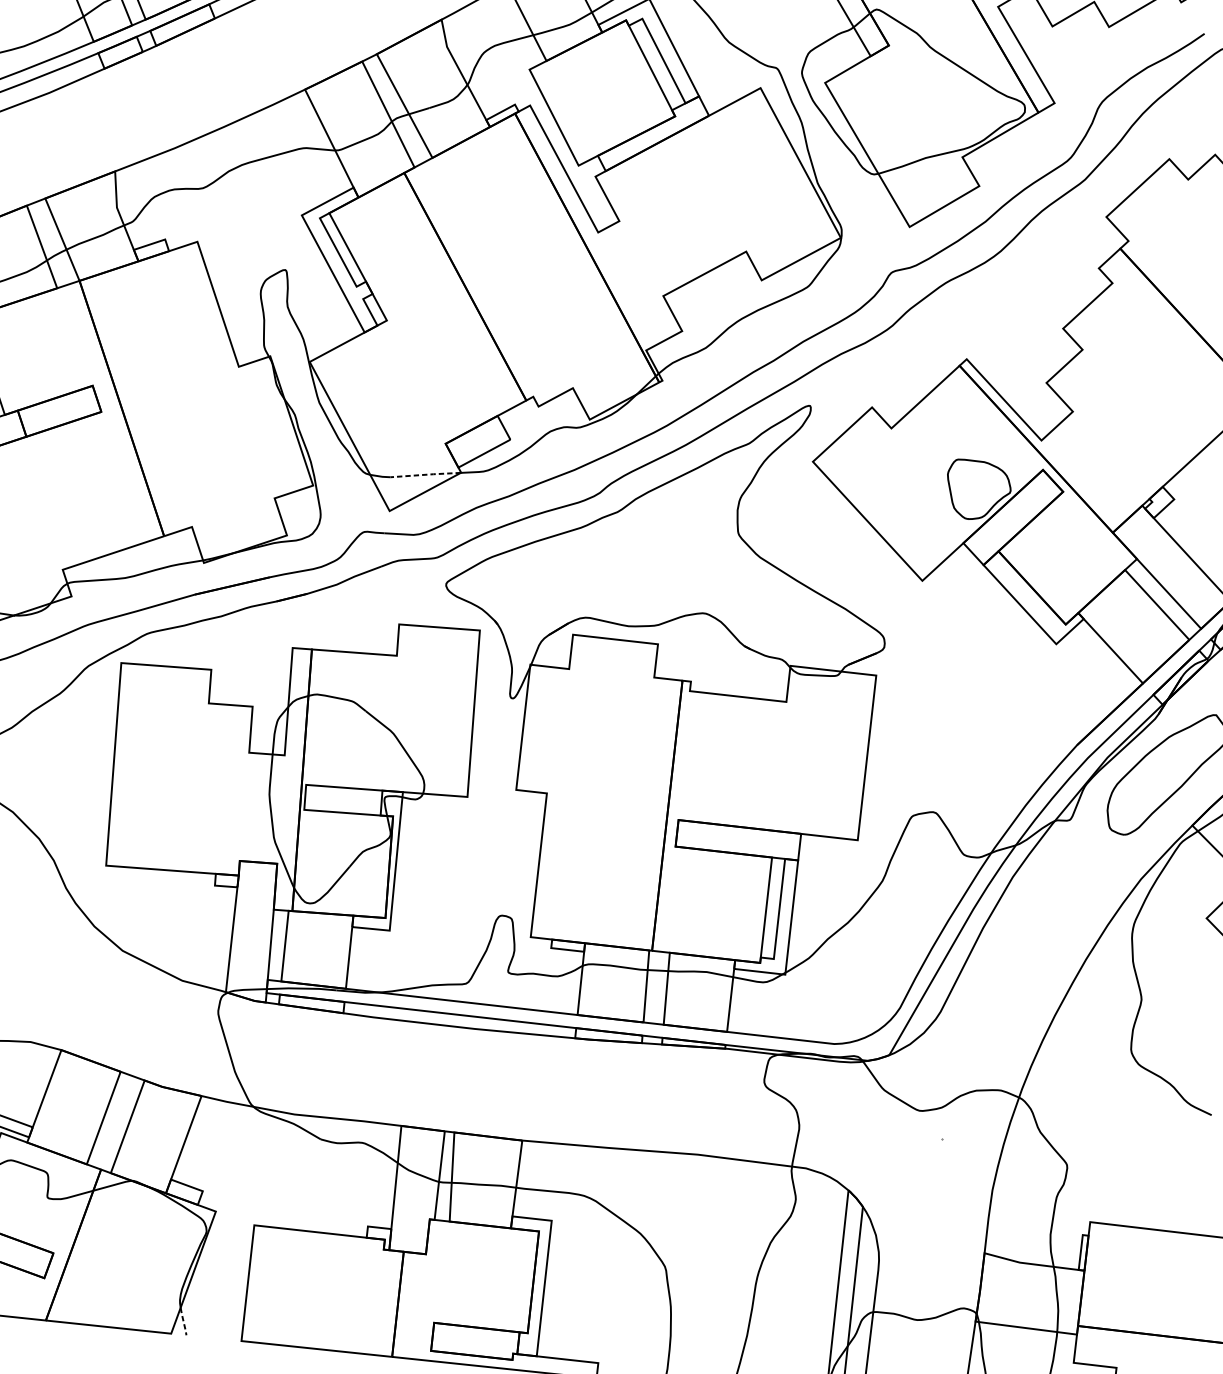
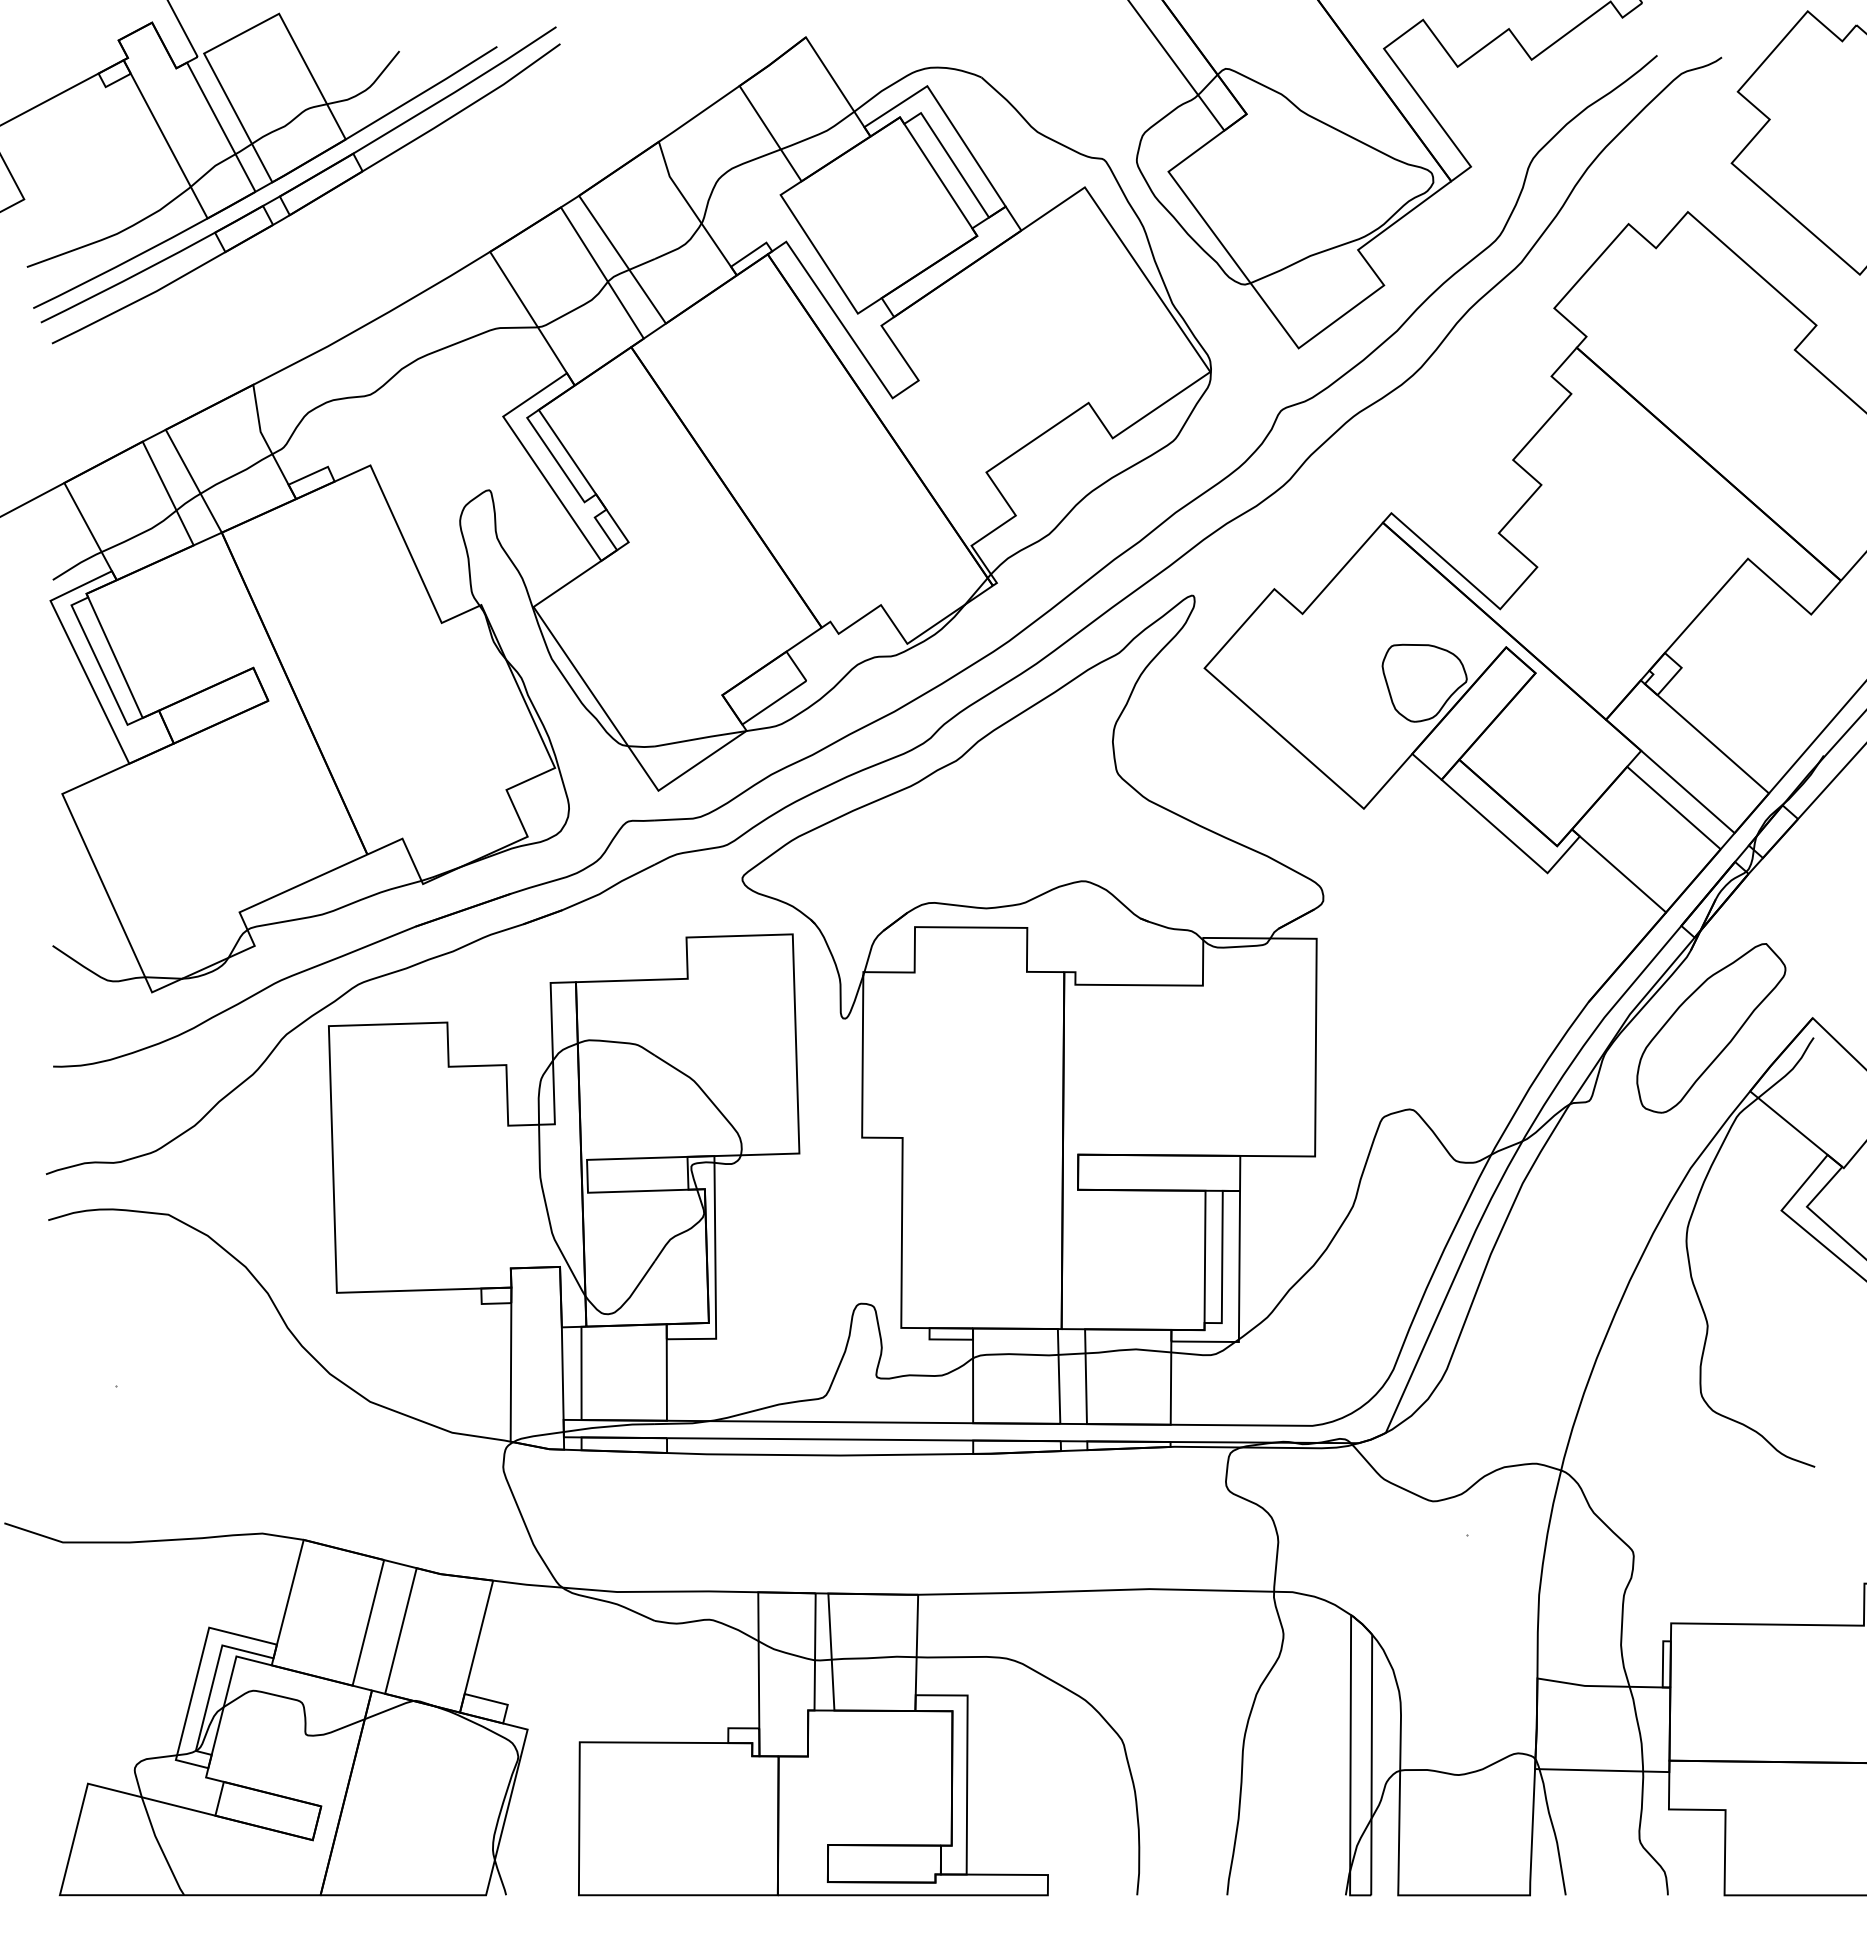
line: (426, 474) -> (701, 738), dashed -> solid
line: (183, 1322) -> (500, 1878), dashed -> solid

